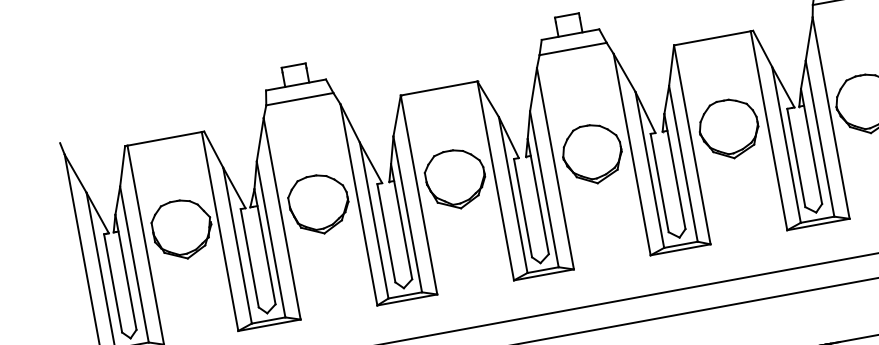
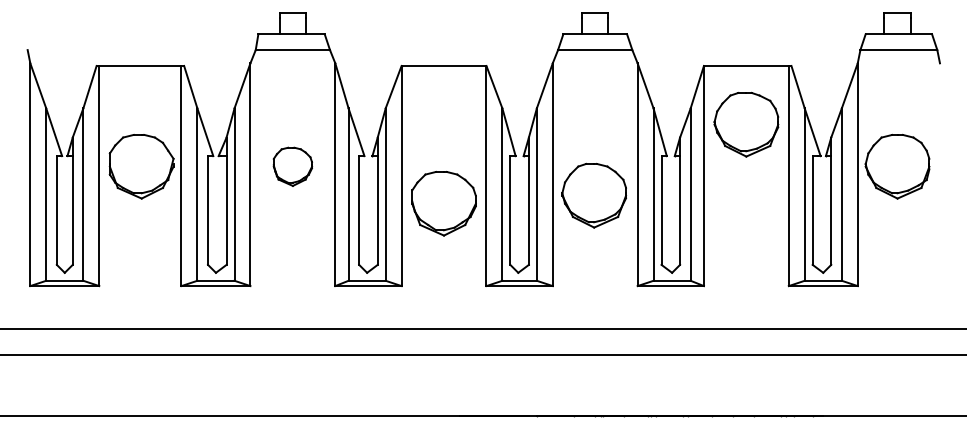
part: (729, 129) -> (746, 124), moved
part: (591, 154) -> (593, 195), moved
part: (455, 179) -> (443, 203), moved
part: (318, 204) -> (292, 166), size x0.6

